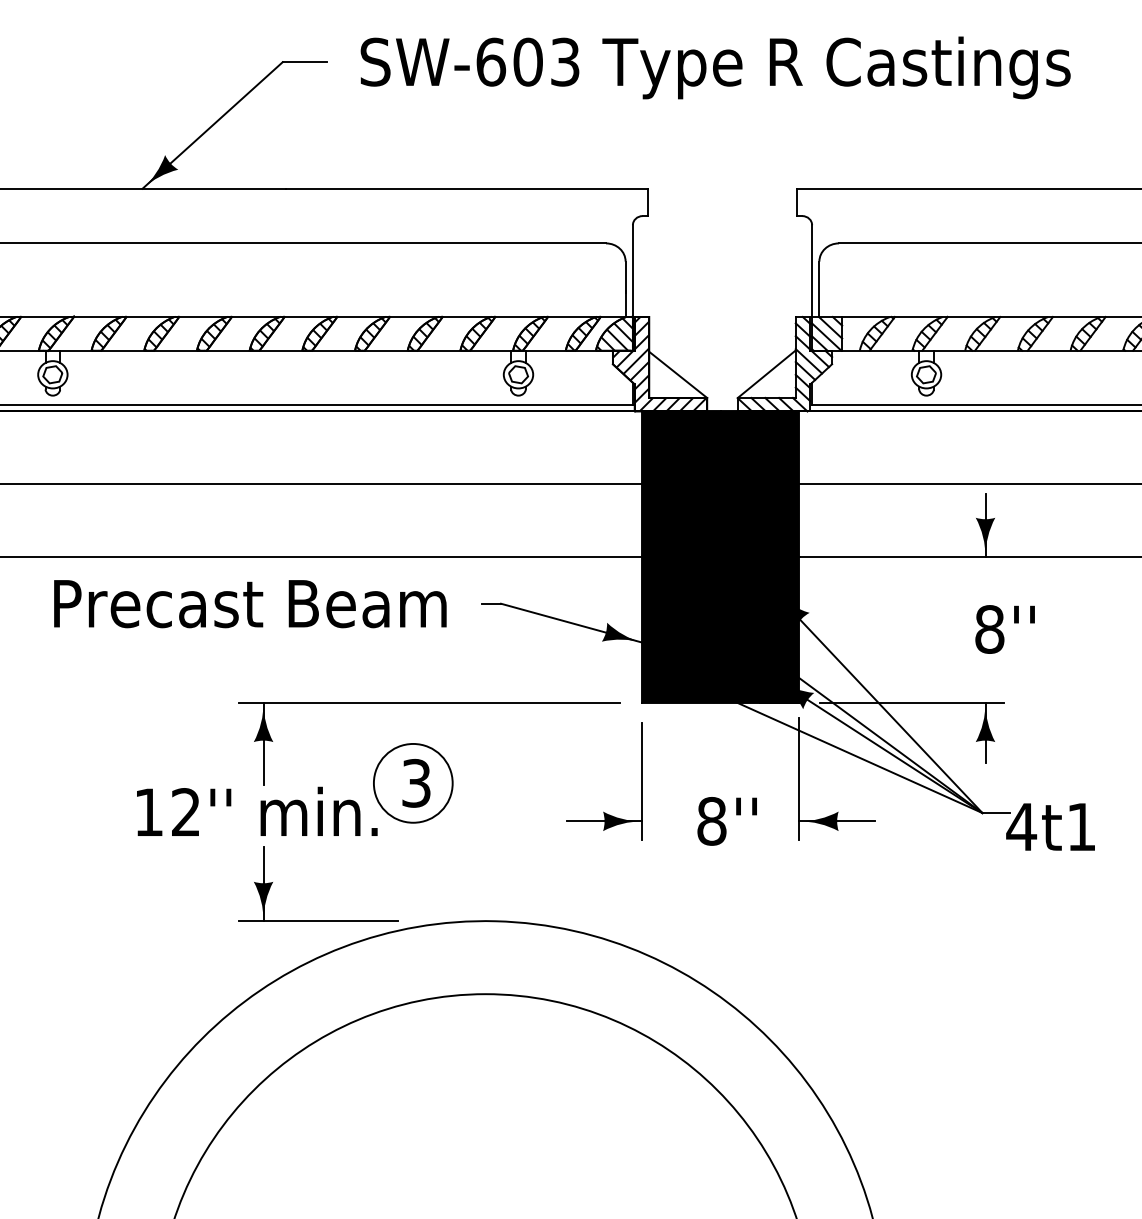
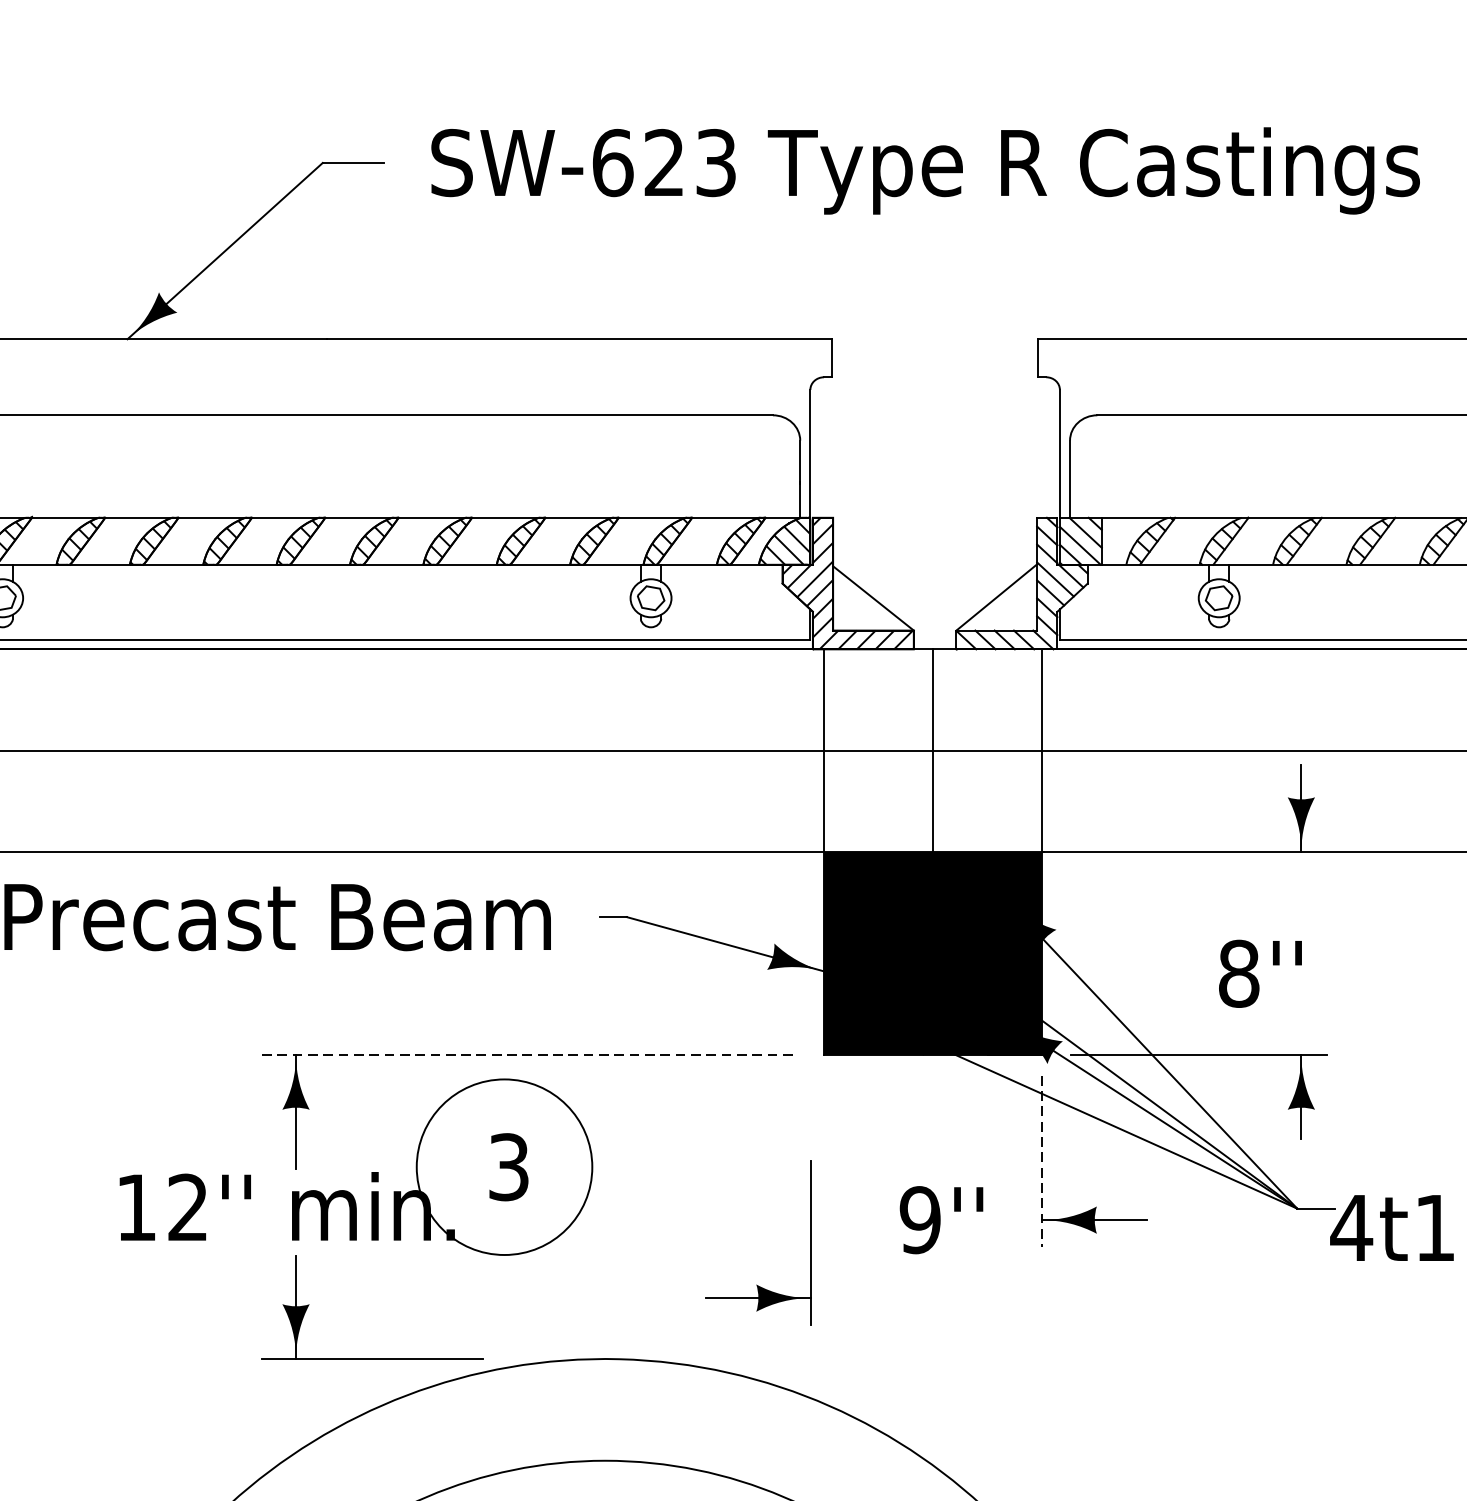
text: (527, 61) -> (663, 162), SW-603 -> SW-623
fill: (720, 484) -> (932, 751), removed
text: (1004, 629) -> (1259, 973), moved
line: (429, 702) -> (527, 1054), solid -> dashed
line: (799, 779) -> (1042, 1161), solid -> dashed
circle: (412, 782) -> (503, 1166), size x1.6
part: (603, 811) -> (756, 1284), moved
text: (711, 821) -> (919, 1220), 8'' -> 9''

